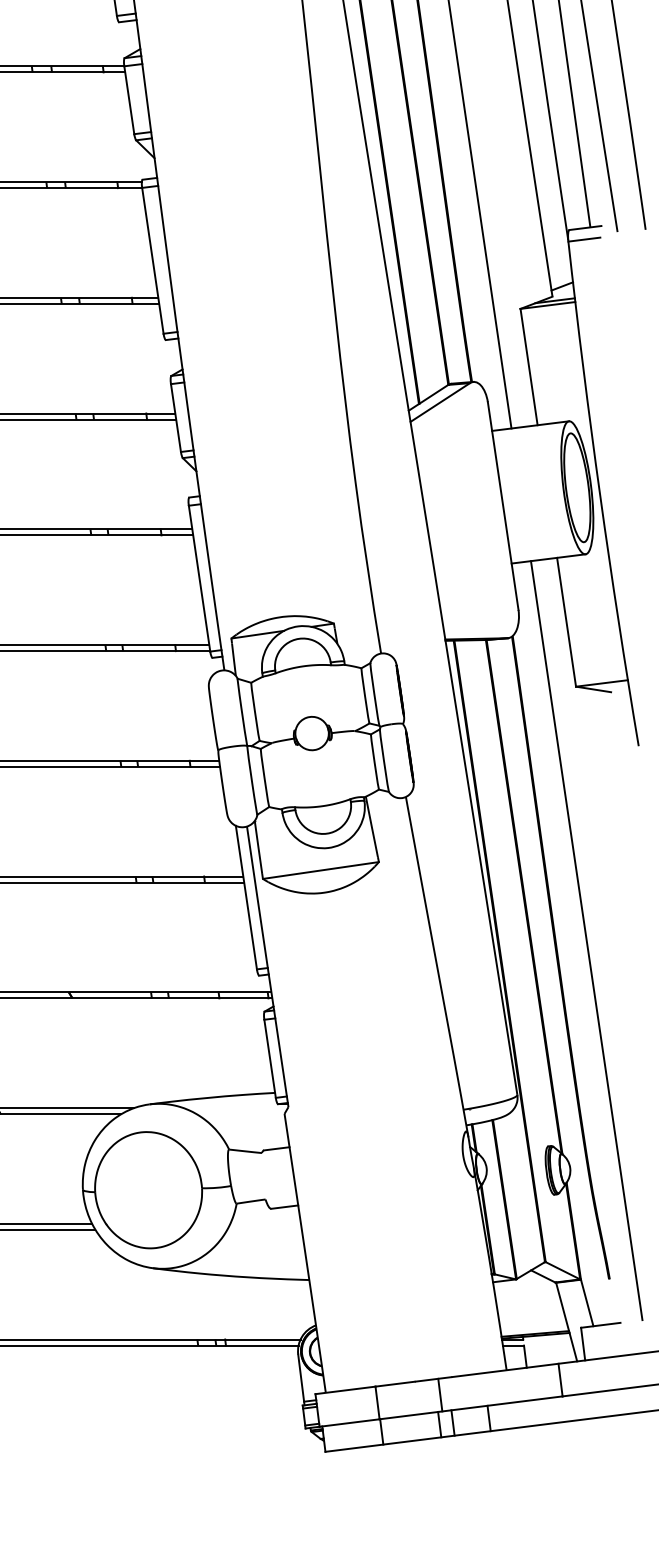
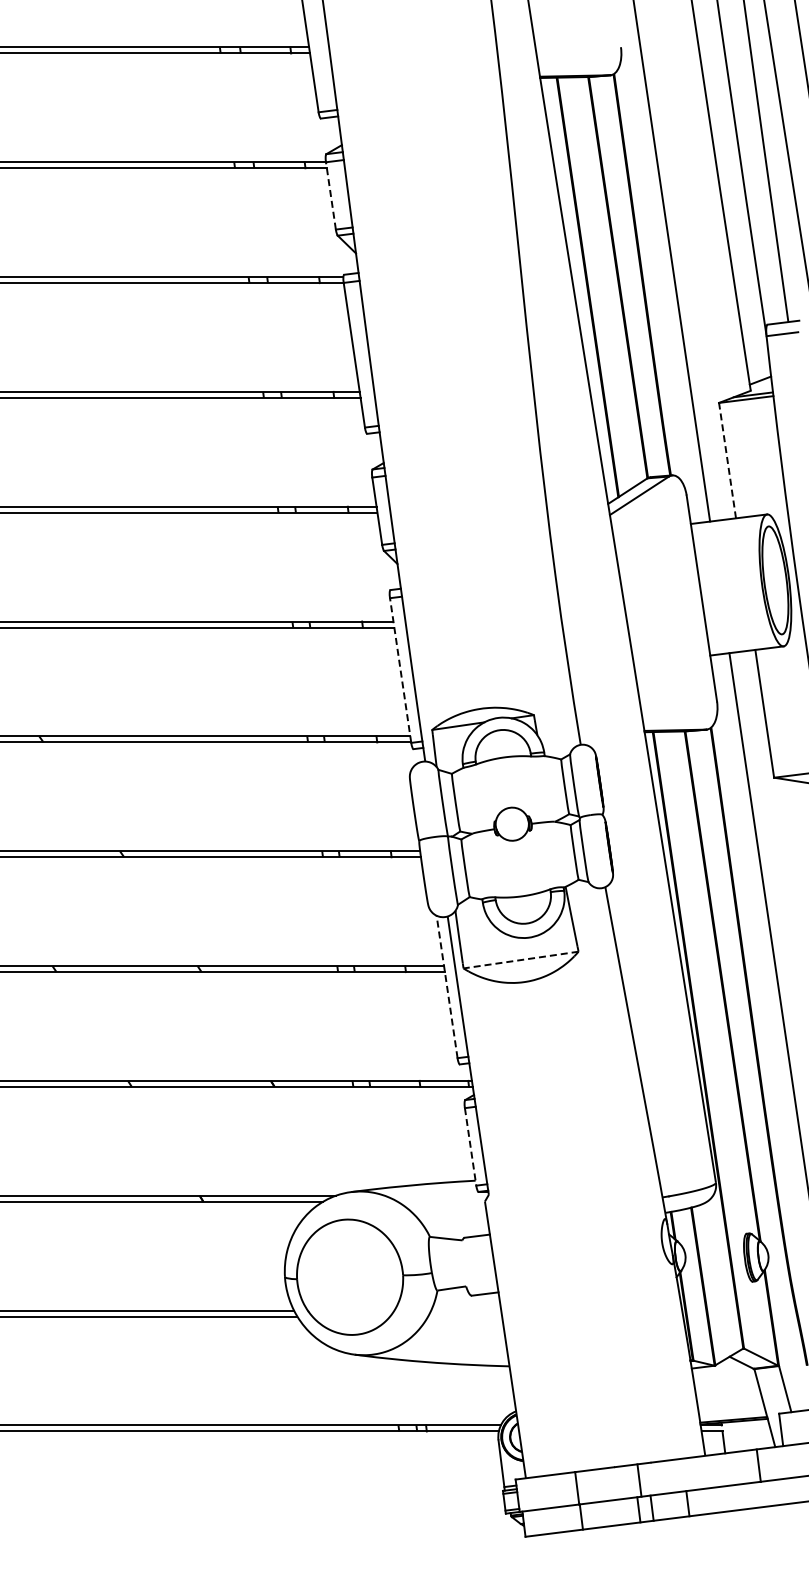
line: (128, 99) -> (330, 195), solid -> dashed
line: (529, 366) -> (727, 460), solid -> dashed
line: (199, 578) -> (400, 670), solid -> dashed
line: (320, 870) -> (520, 960), solid -> dashed
line: (246, 897) -> (447, 986), solid -> dashed
line: (269, 1059) -> (470, 1147), solid -> dashed

